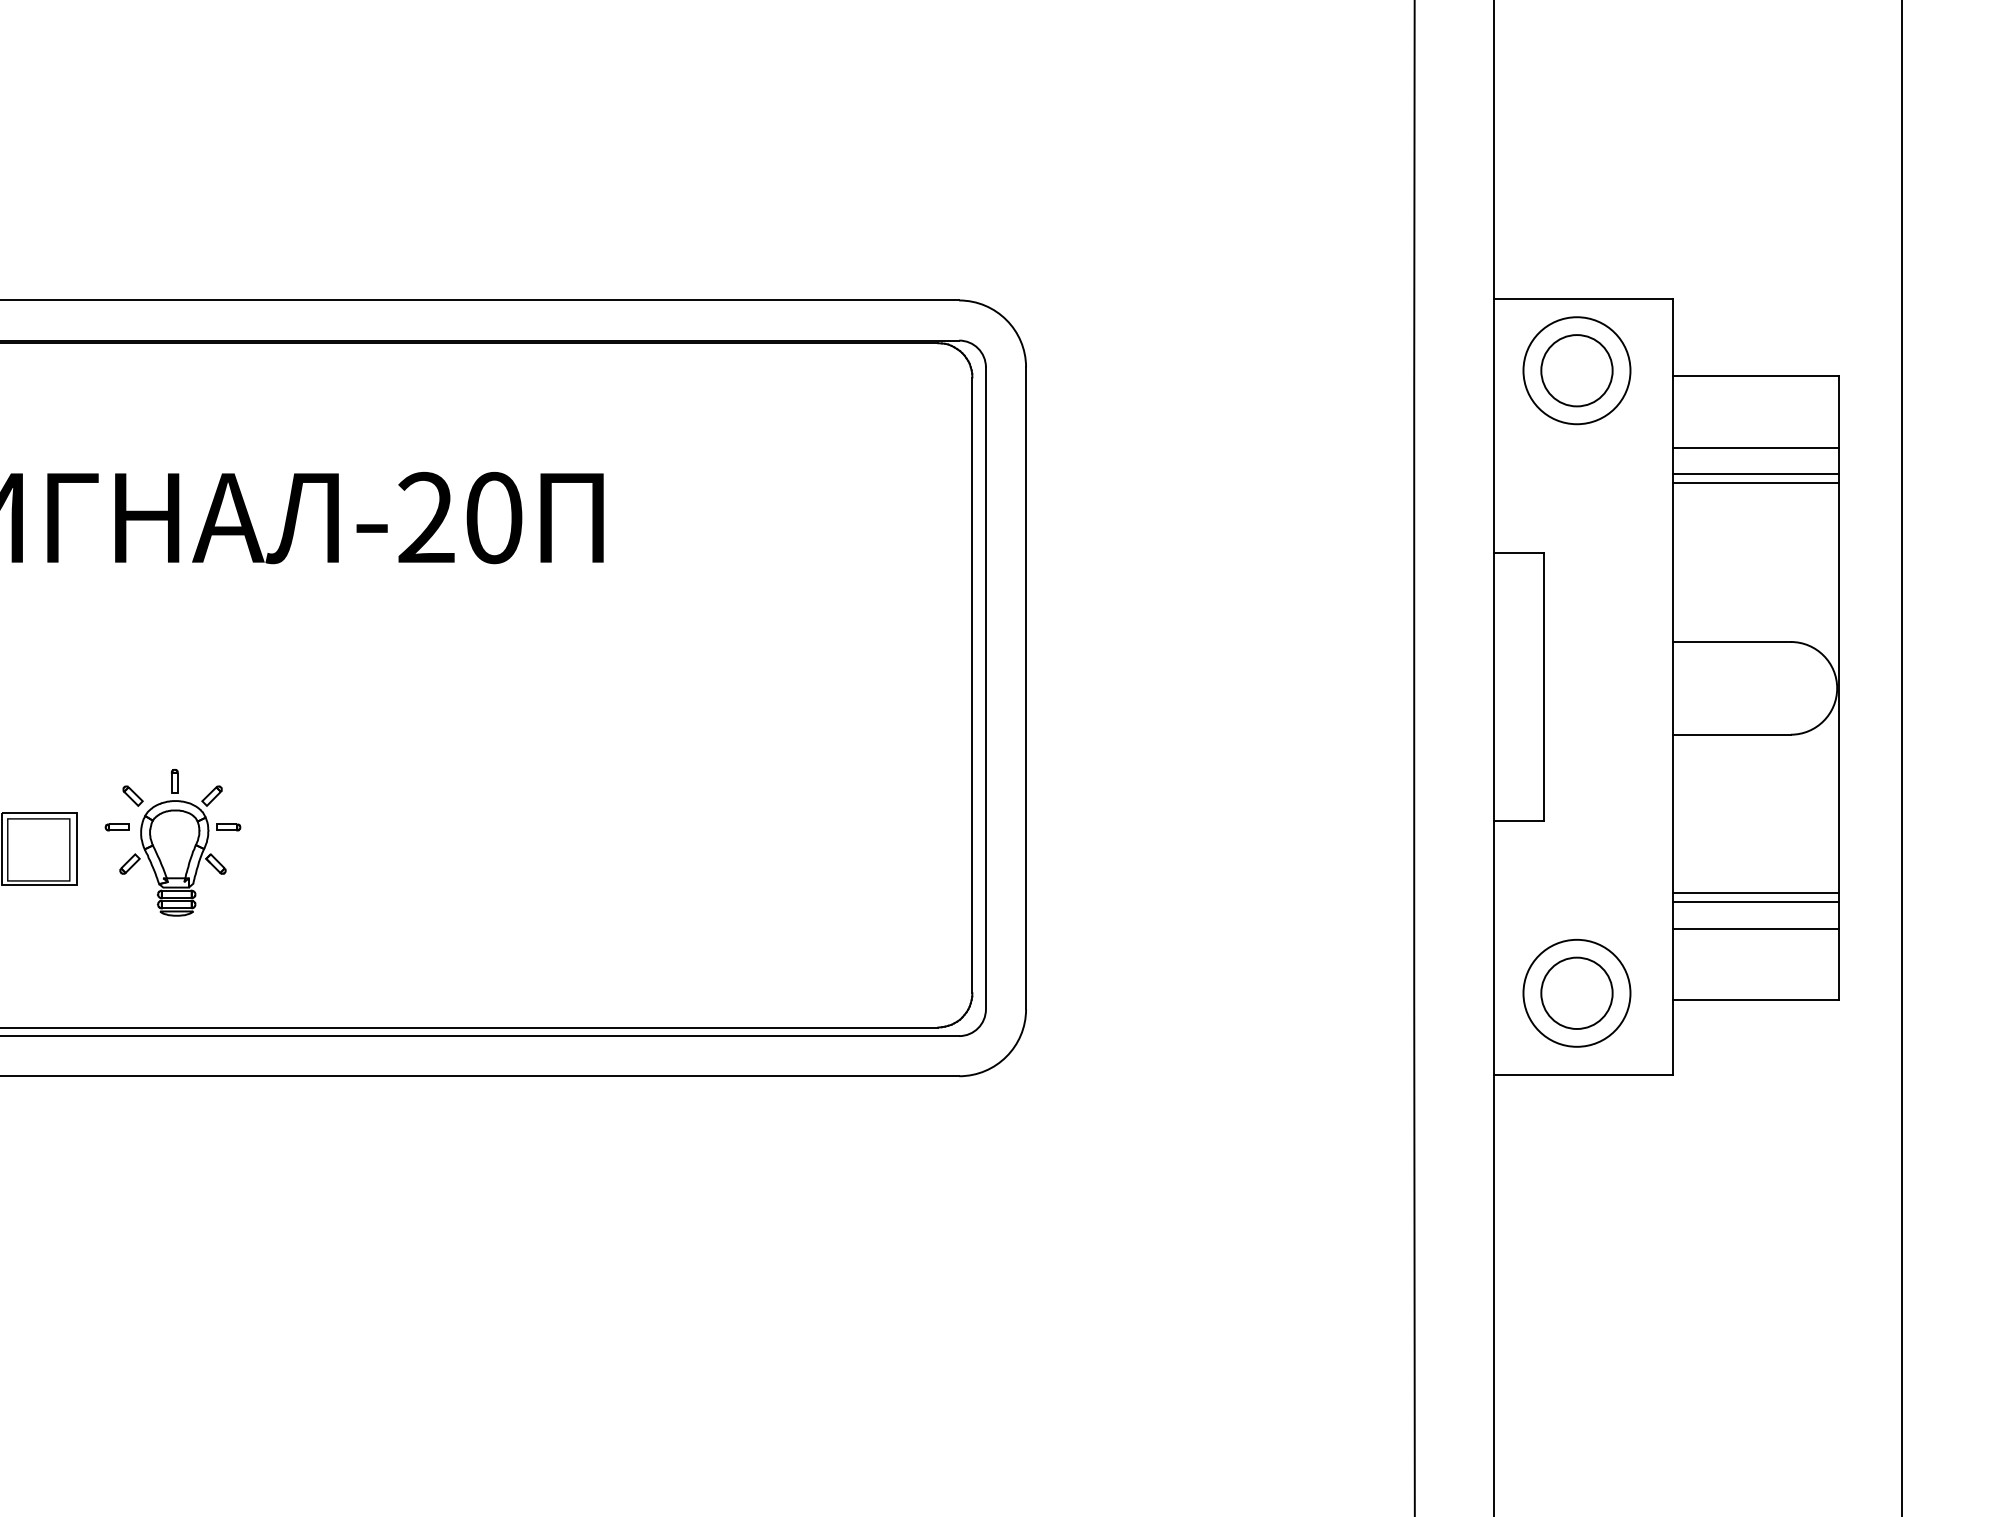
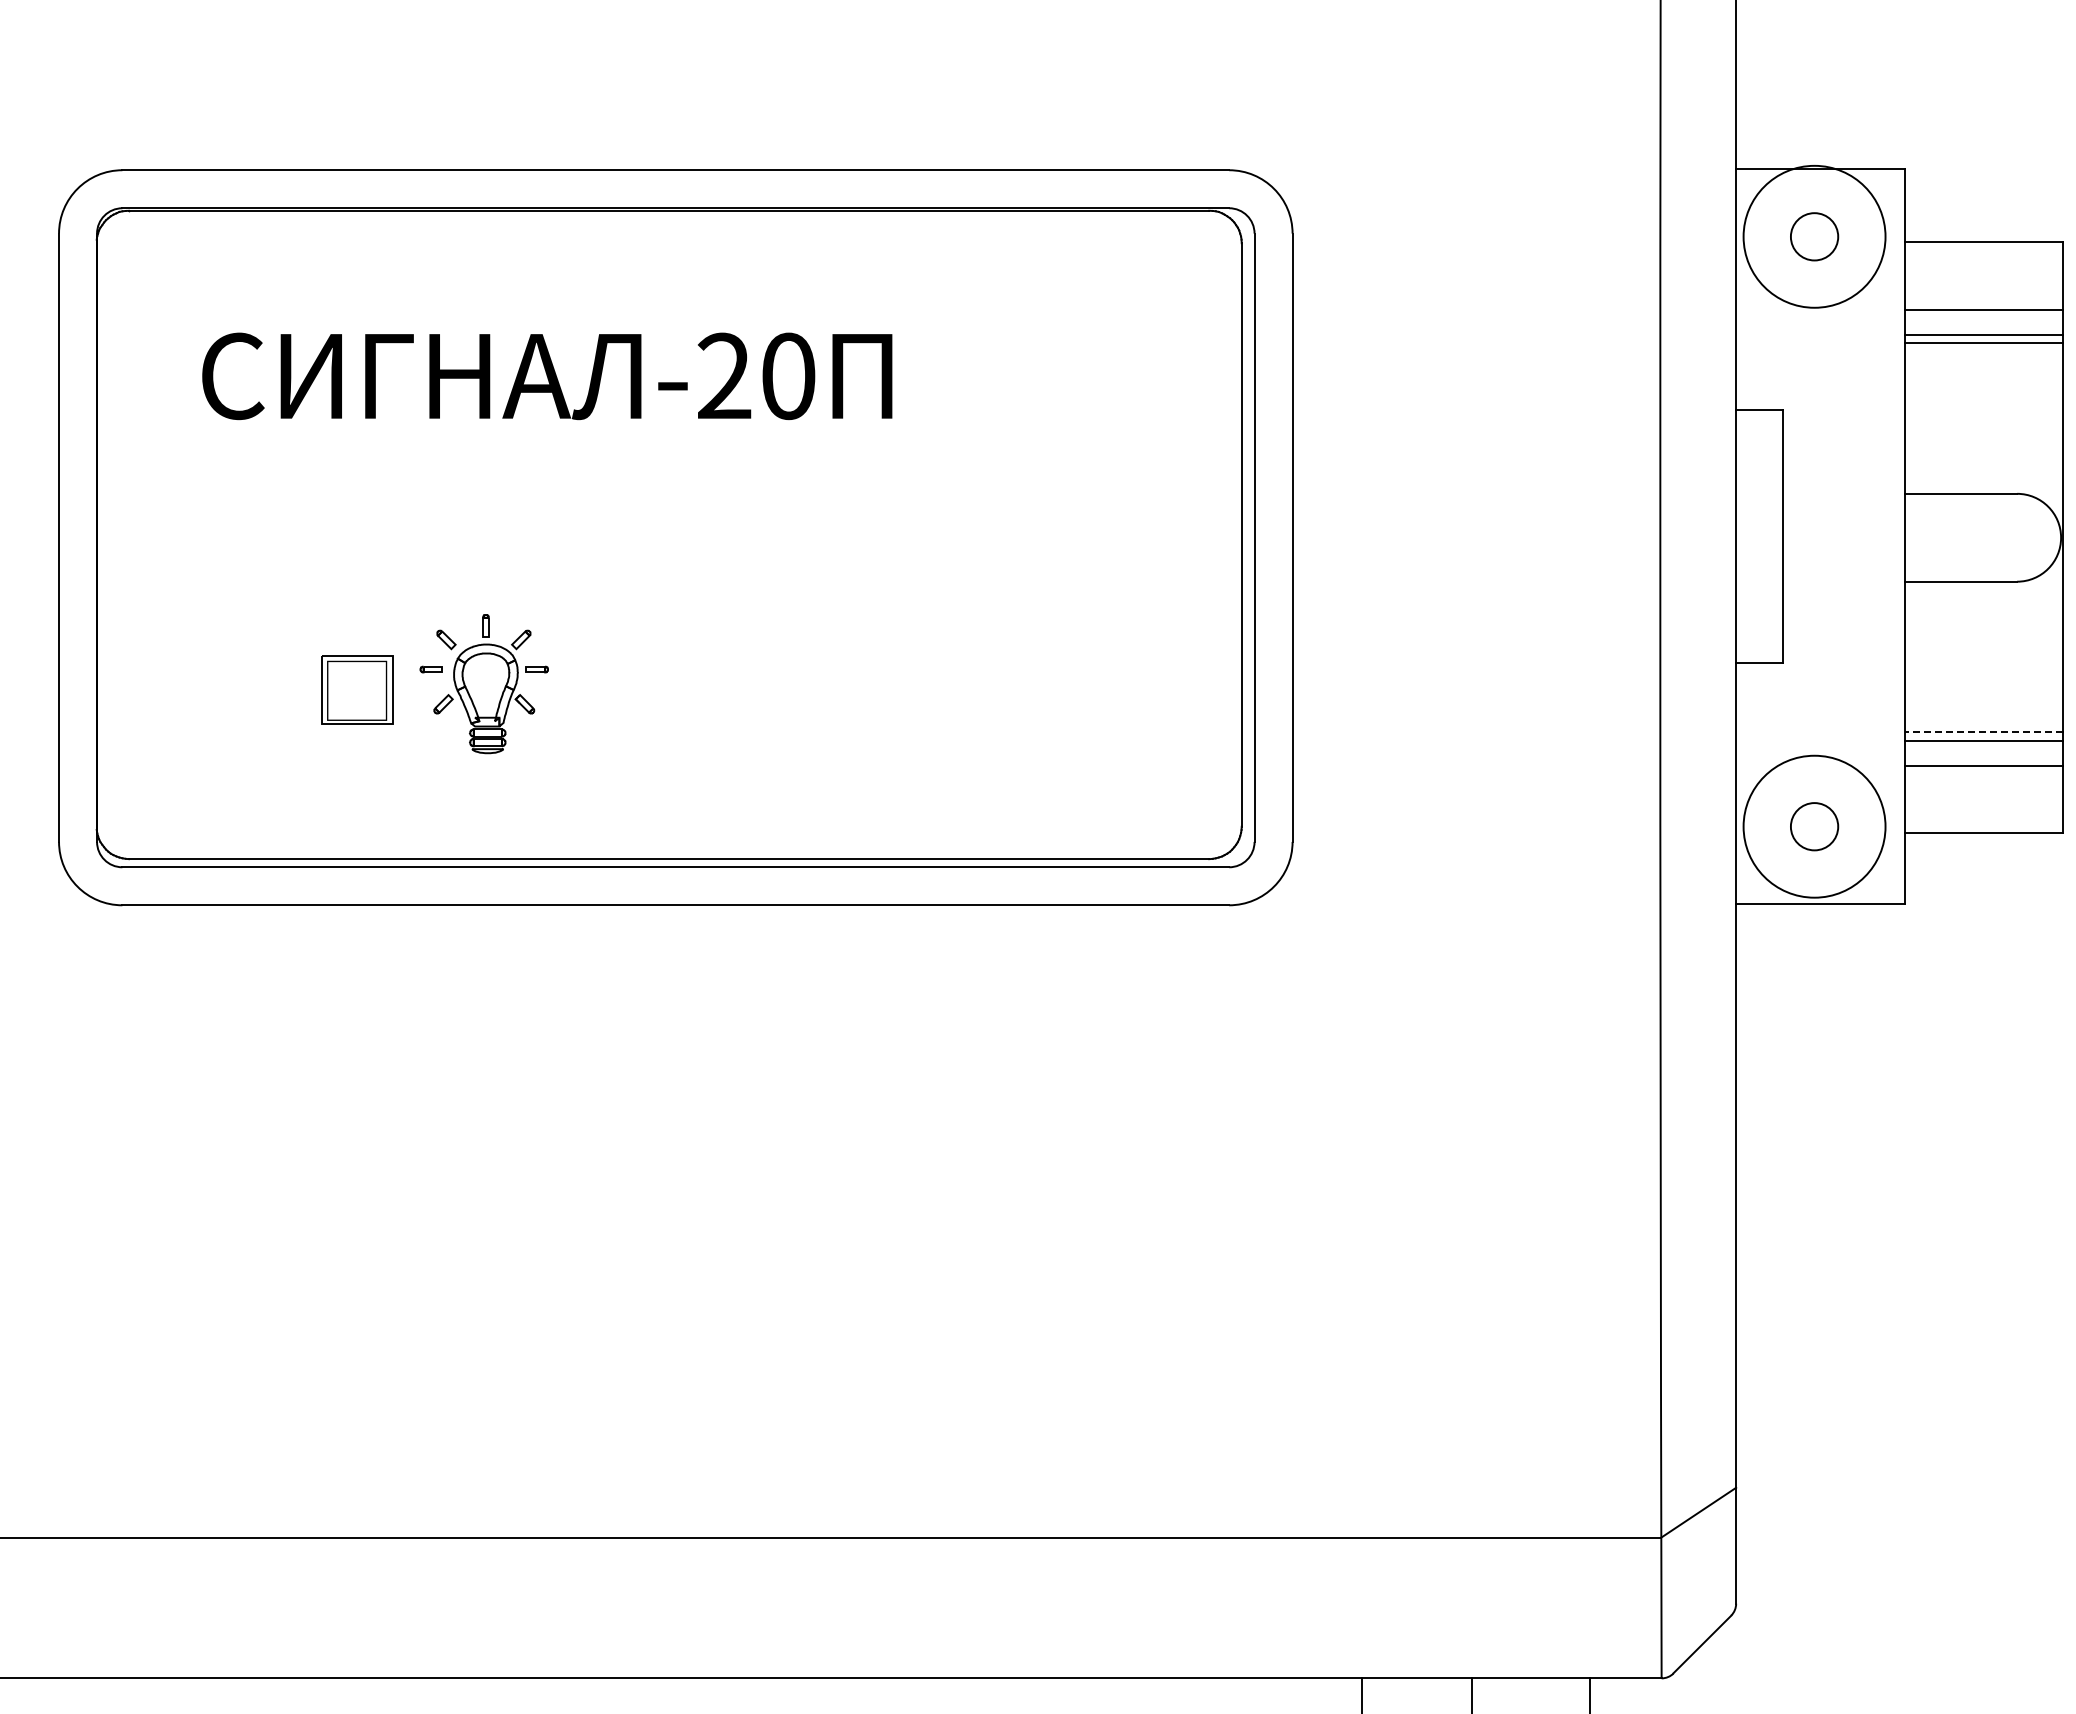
circle: (1576, 370) -> (1814, 236), size x0.7
circle: (1576, 370) -> (1814, 236), size x1.4
line: (1755, 893) -> (1983, 732), solid -> dashed
circle: (1576, 993) -> (1814, 826), size x0.7
circle: (1576, 993) -> (1814, 826), size x1.4

